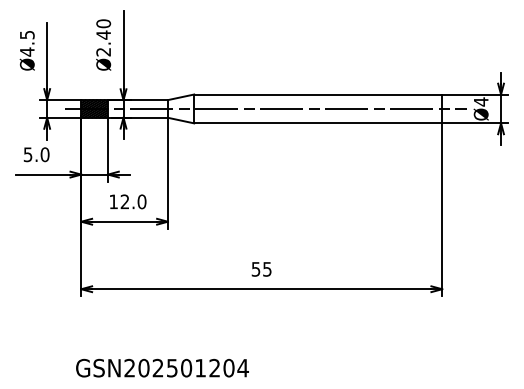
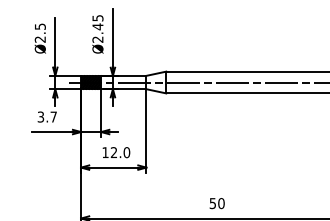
text: (103, 23) -> (97, 18), Ø2.40 -> Ø2.45
text: (26, 51) -> (39, 39), Ø4.5 -> Ø2.5
text: (36, 154) -> (47, 116), 5.0 -> 3.7
text: (267, 269) -> (221, 203), 55 -> 50

